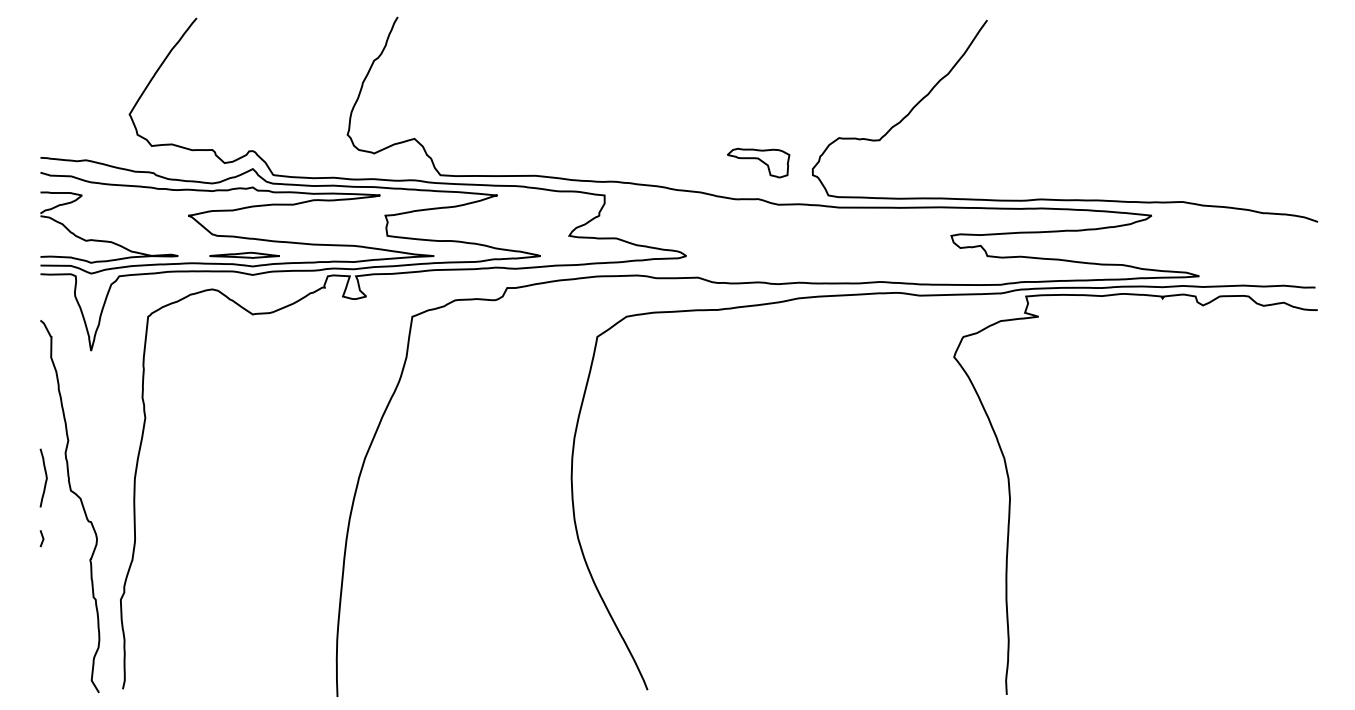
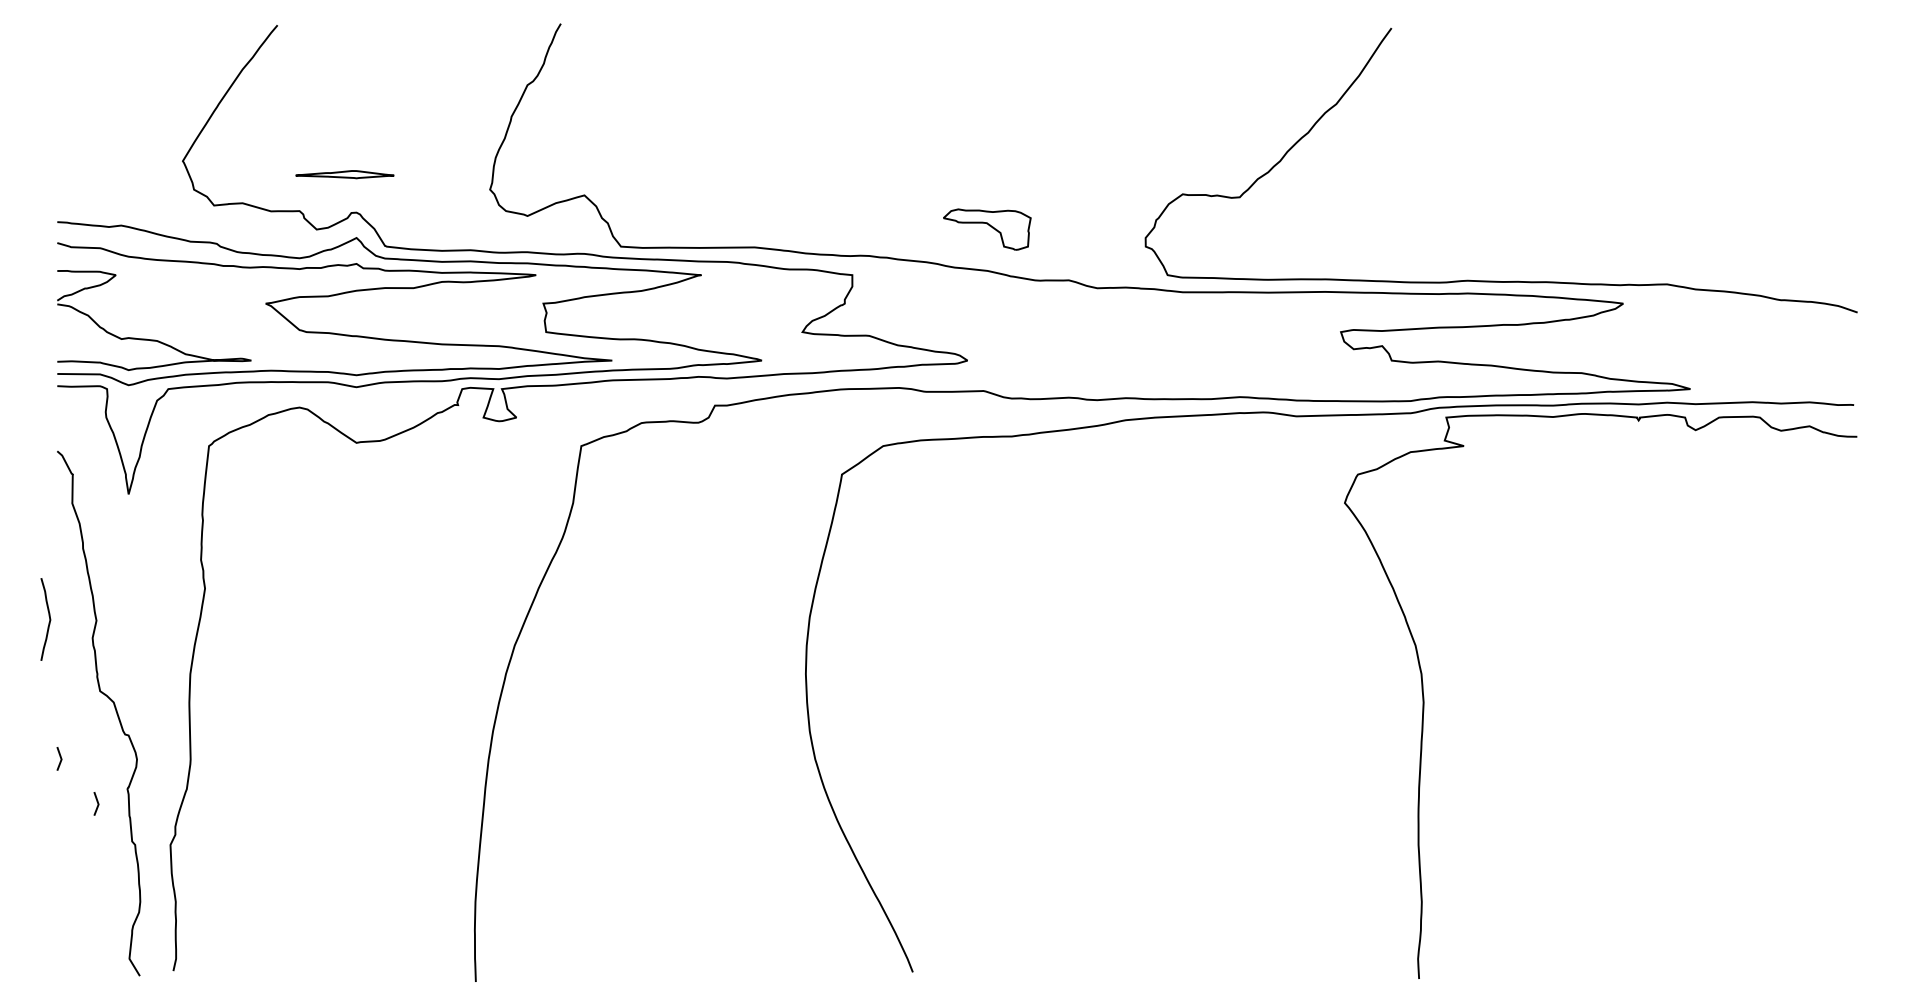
part: (758, 163) -> (987, 229), moved
part: (244, 255) -> (344, 174), moved
curve: (46, 478) -> (49, 619), moved
line: (69, 570) -> (97, 803), added

